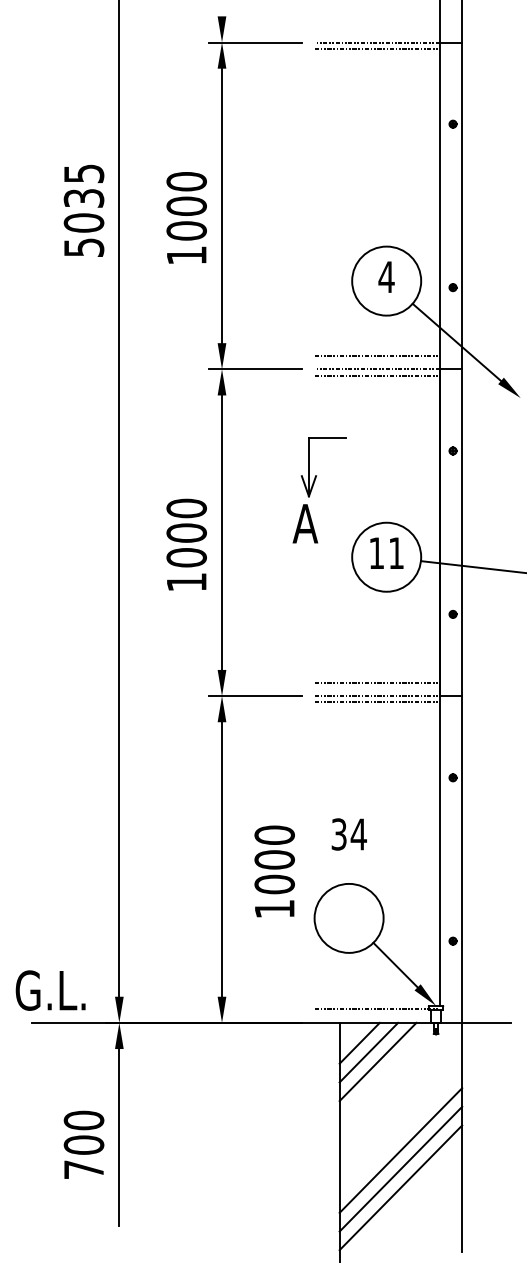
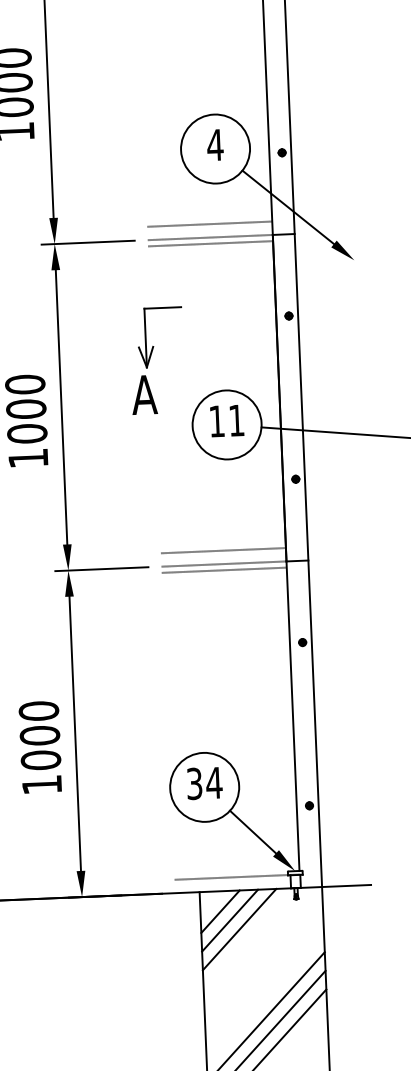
text: (348, 834) -> (203, 783), moved
text: (274, 871) -> (40, 747), moved

